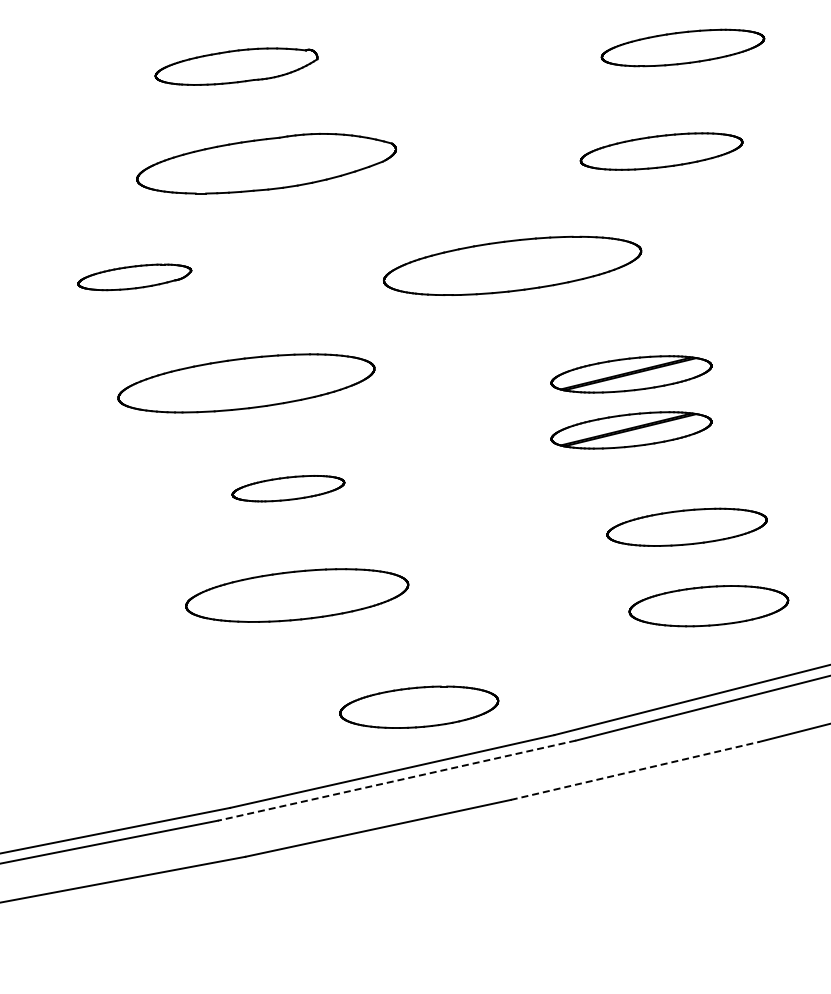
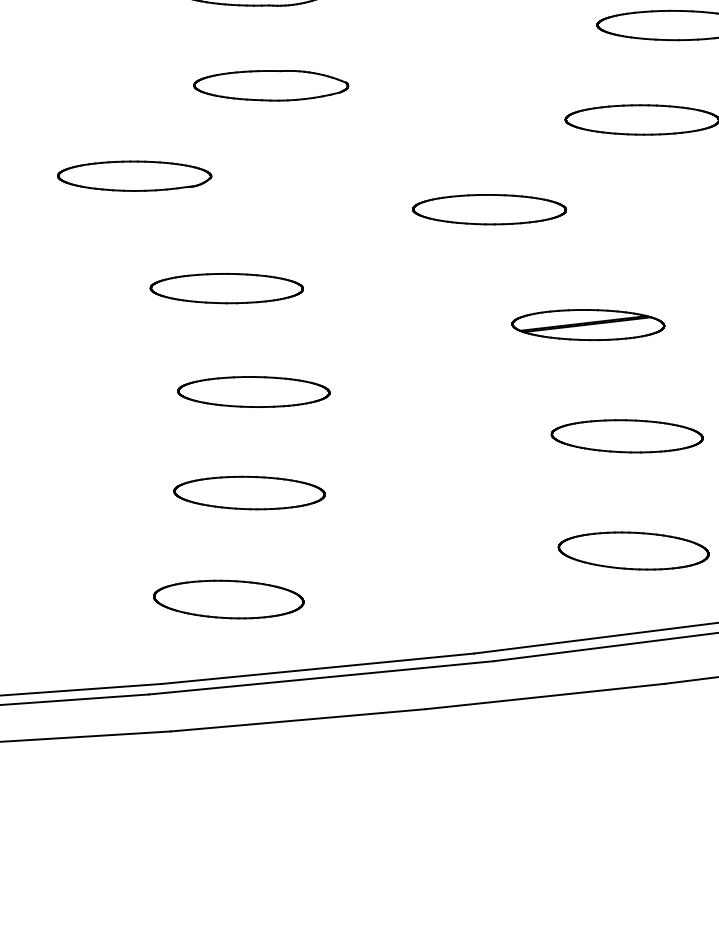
part: (266, 163) -> (271, 85), size x0.62
part: (512, 265) -> (489, 209), size x0.62
part: (134, 277) -> (134, 176), size x1.43
part: (246, 383) -> (226, 288), size x0.62
part: (631, 430) -> (581, 377), removed
part: (288, 488) -> (253, 391), size x1.43
part: (686, 526) -> (626, 435), moved
part: (296, 595) -> (248, 492), size x0.71
part: (419, 706) -> (229, 598), moved
line: (635, 770) -> (545, 696), dashed -> solid
line: (396, 780) -> (321, 677), dashed -> solid

